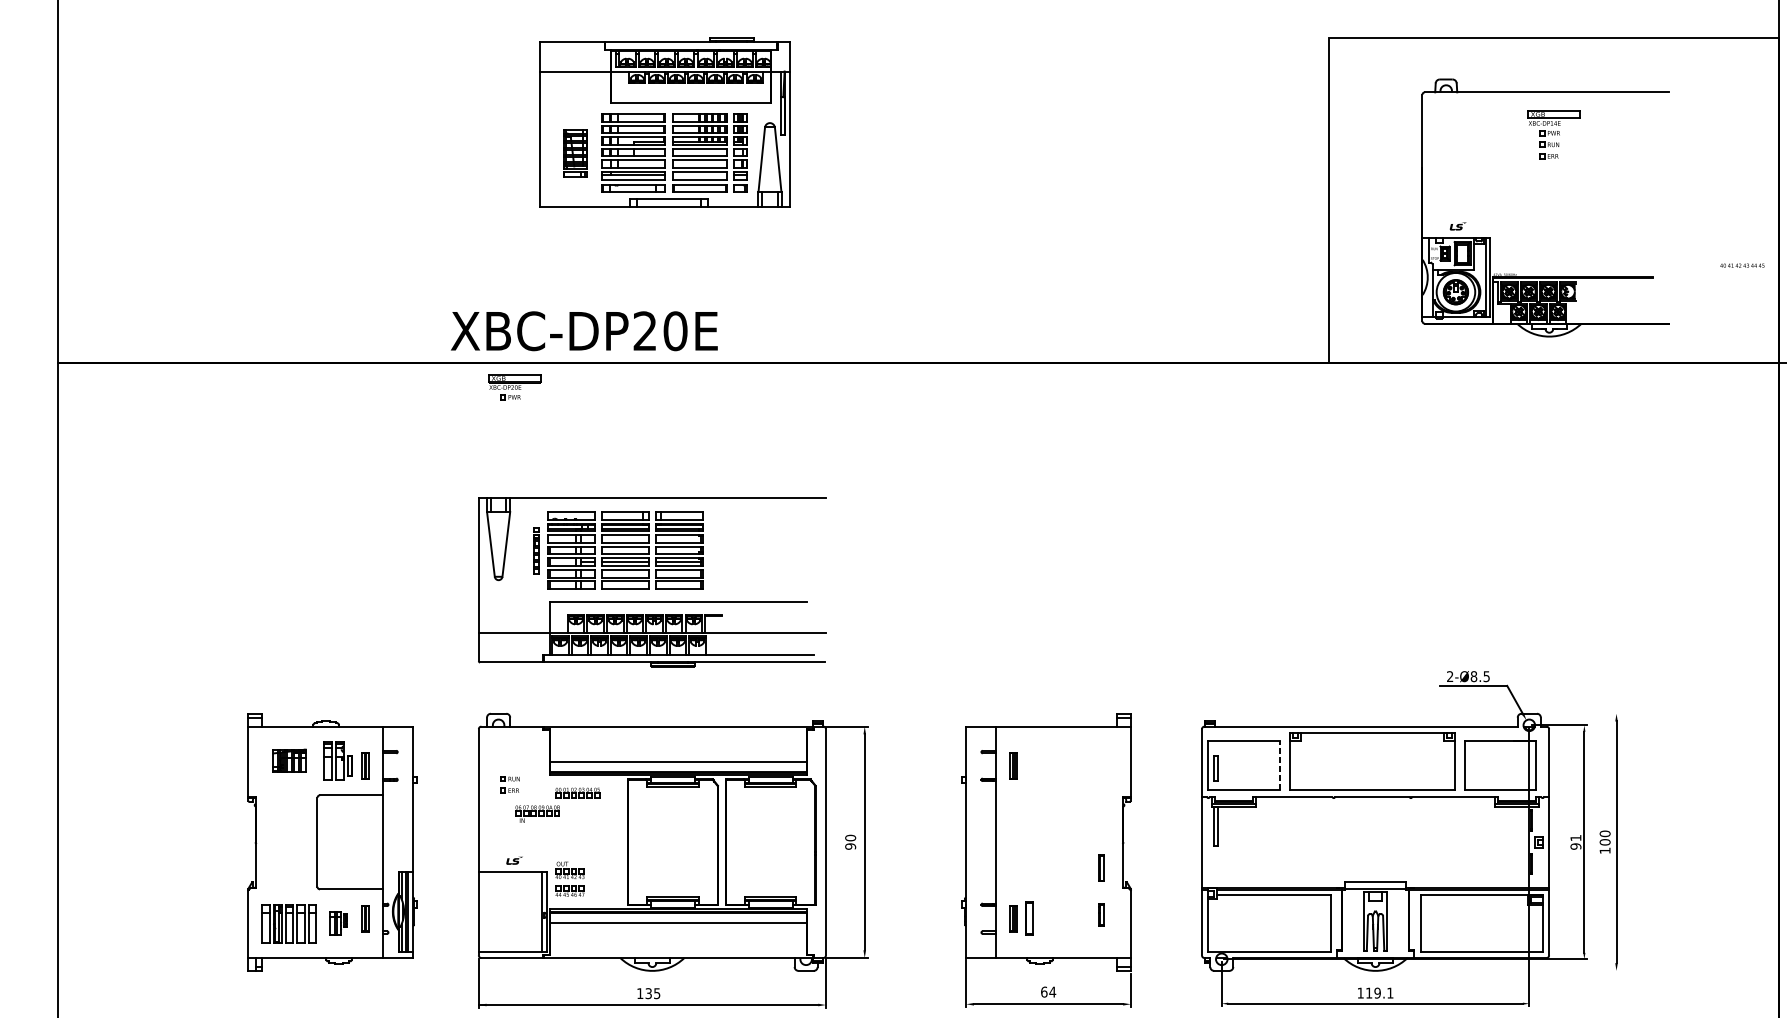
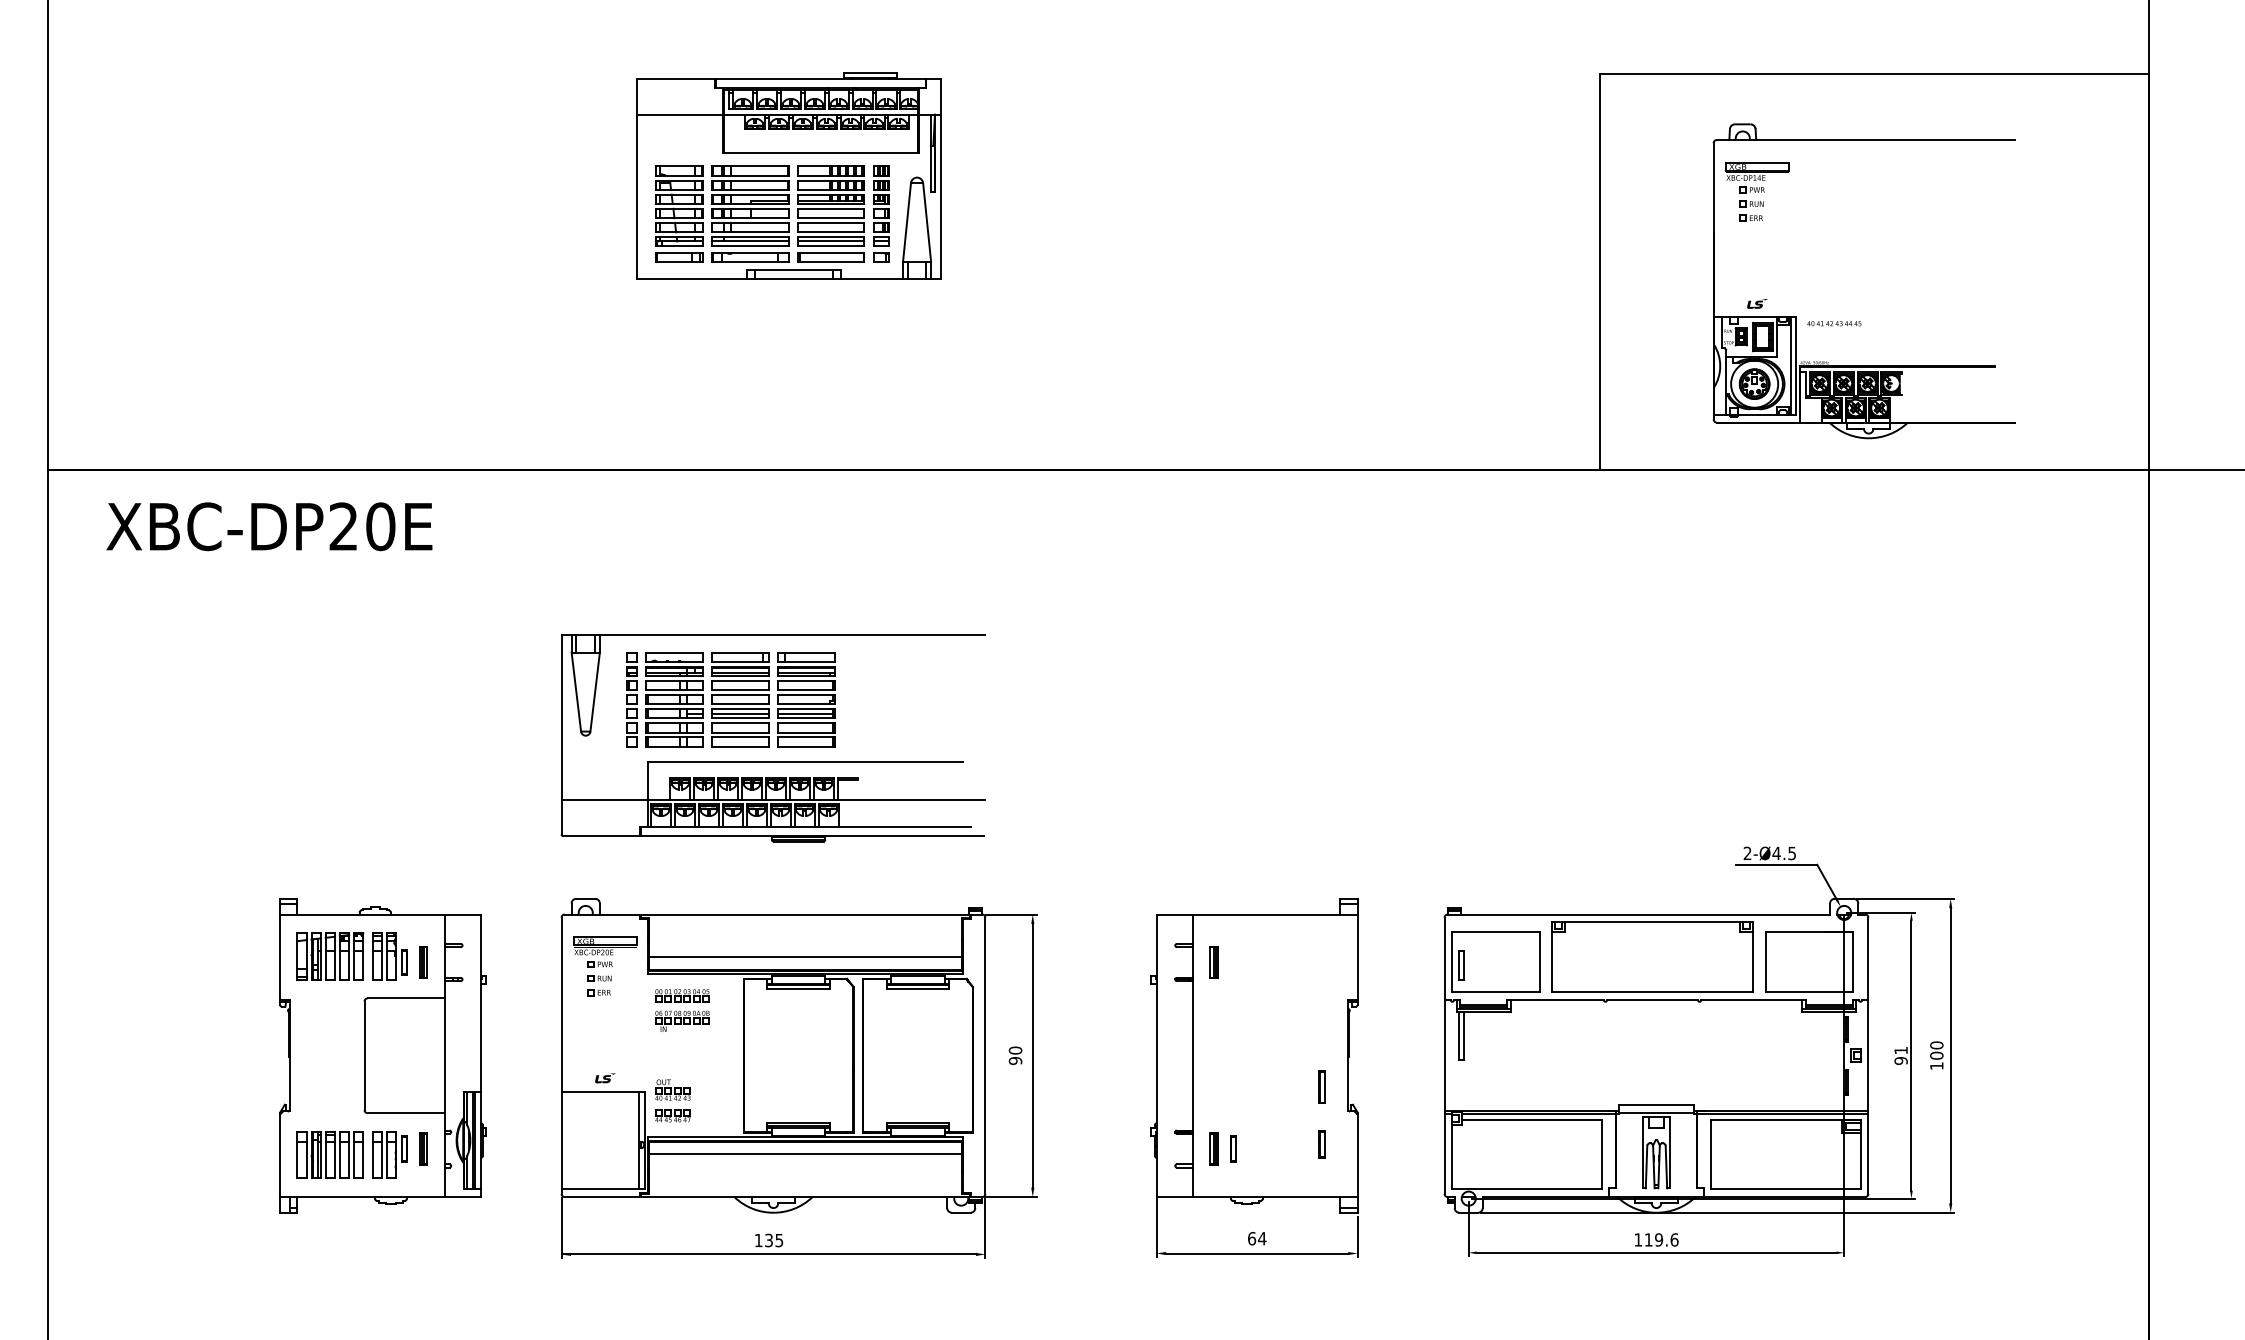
part: (1554, 134) -> (1757, 191), moved
part: (575, 152) -> (679, 213), size x1.67
line: (699, 175) -> (831, 241), added
text: (1742, 265) -> (1834, 323), moved
text: (584, 331) -> (269, 526), moved
part: (514, 386) -> (605, 951), moved
part: (536, 550) -> (631, 699), size x1.67
text: (1473, 676) -> (1776, 853), 2-Ø8.5 -> 2-Ø4.5
line: (1579, 713) -> (1905, 898), added
part: (289, 761) -> (330, 956), size x1.67
line: (1279, 765) -> (1539, 961), dashed -> solid
part: (537, 813) -> (682, 1020), moved
part: (1029, 918) -> (1233, 1148), size x0.62
part: (337, 923) -> (389, 1154), size x1.67
line: (1425, 970) -> (1717, 1212), added
text: (1390, 992) -> (1674, 1239), 119.1 -> 119.6

